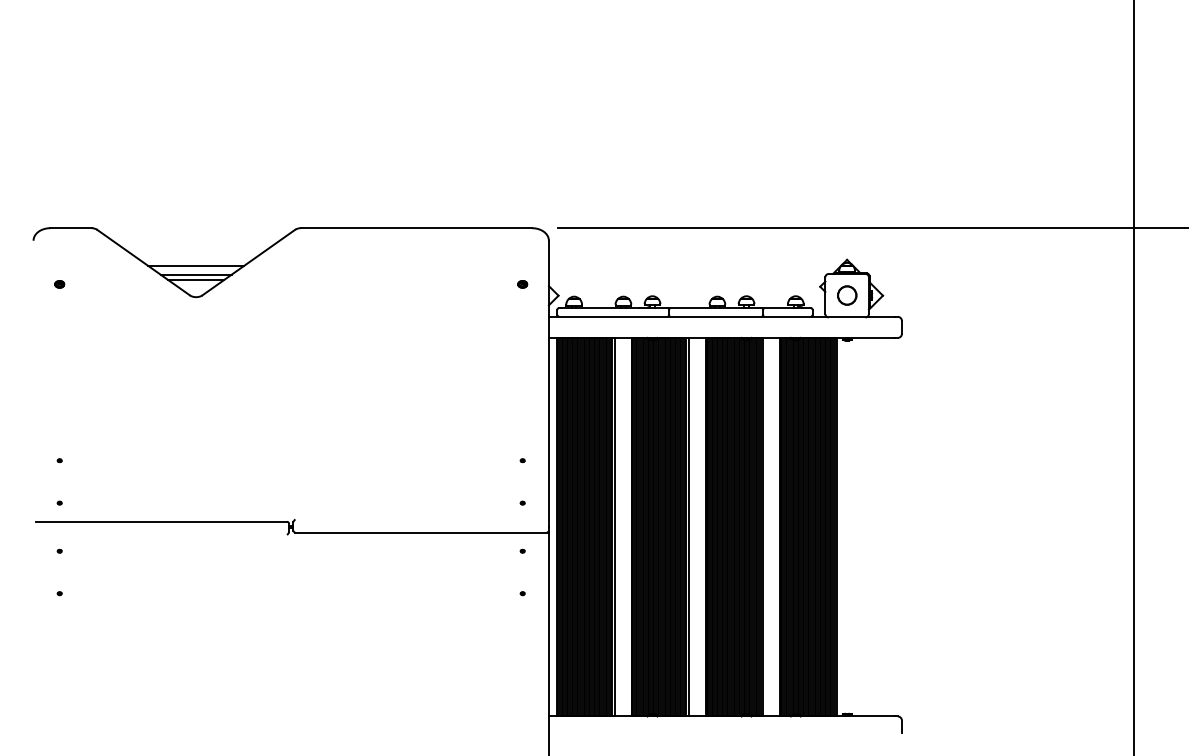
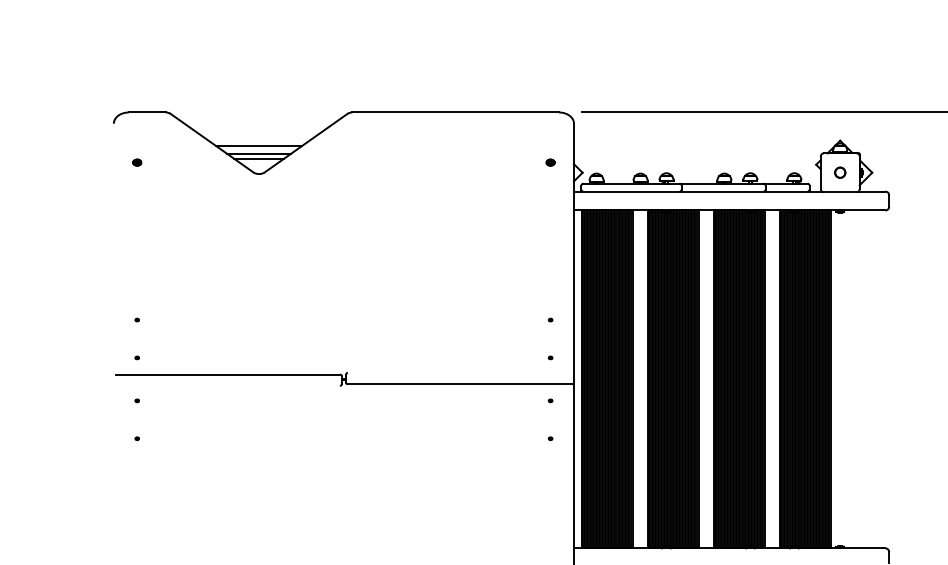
circle: (846, 295) -> (839, 172), size x0.62

